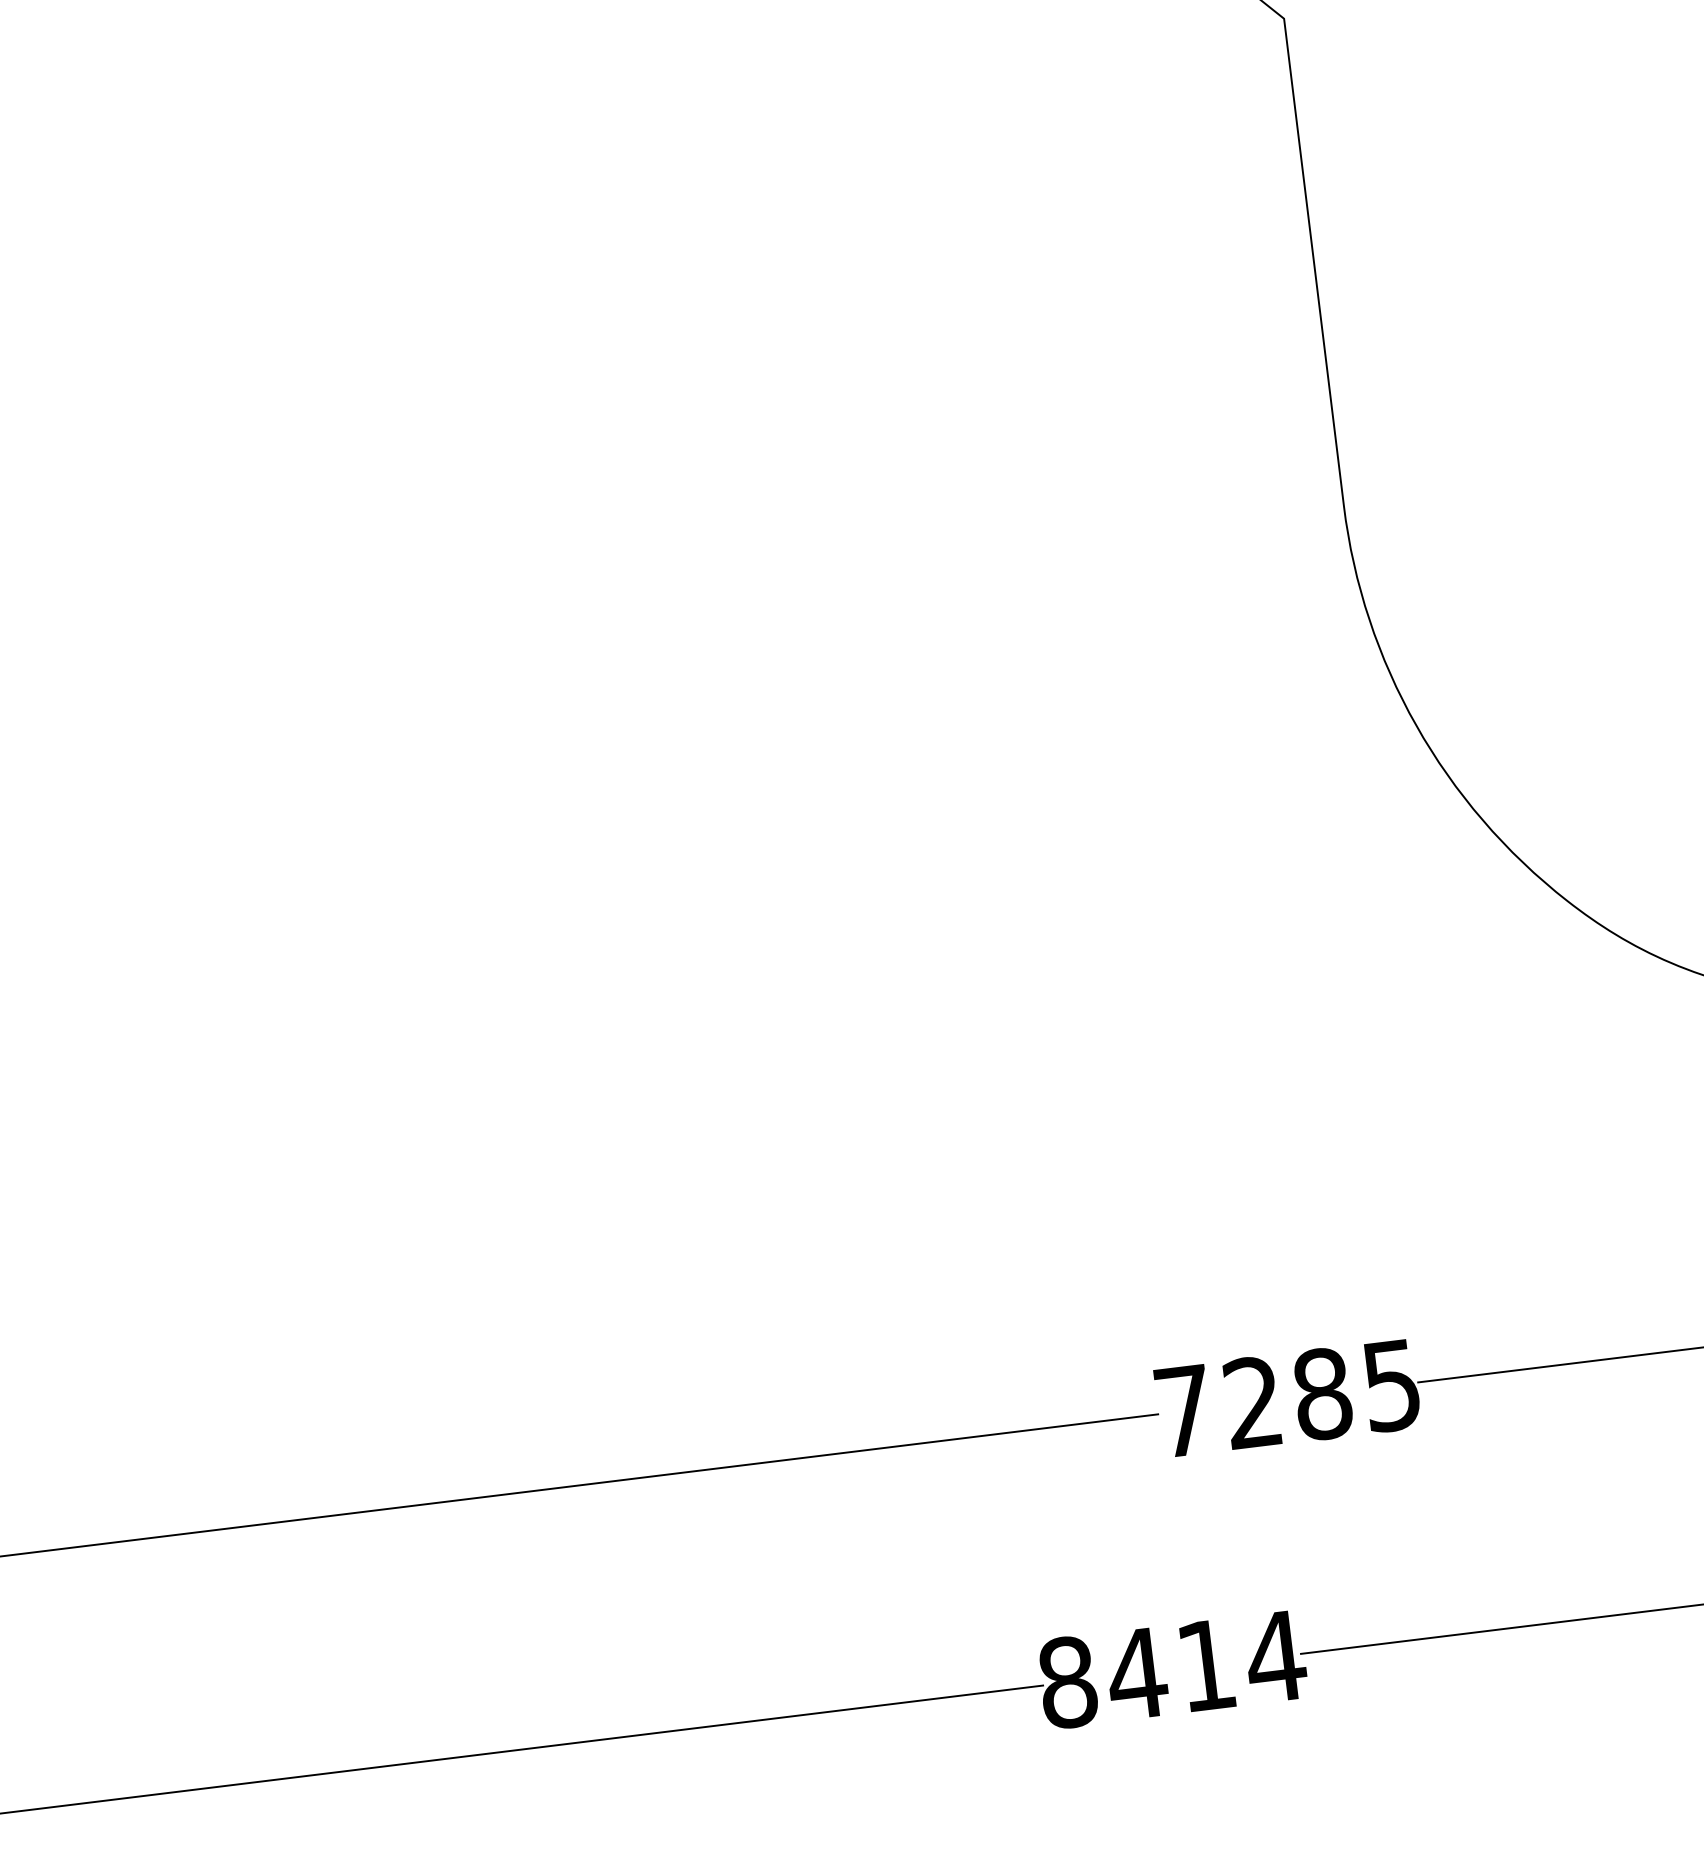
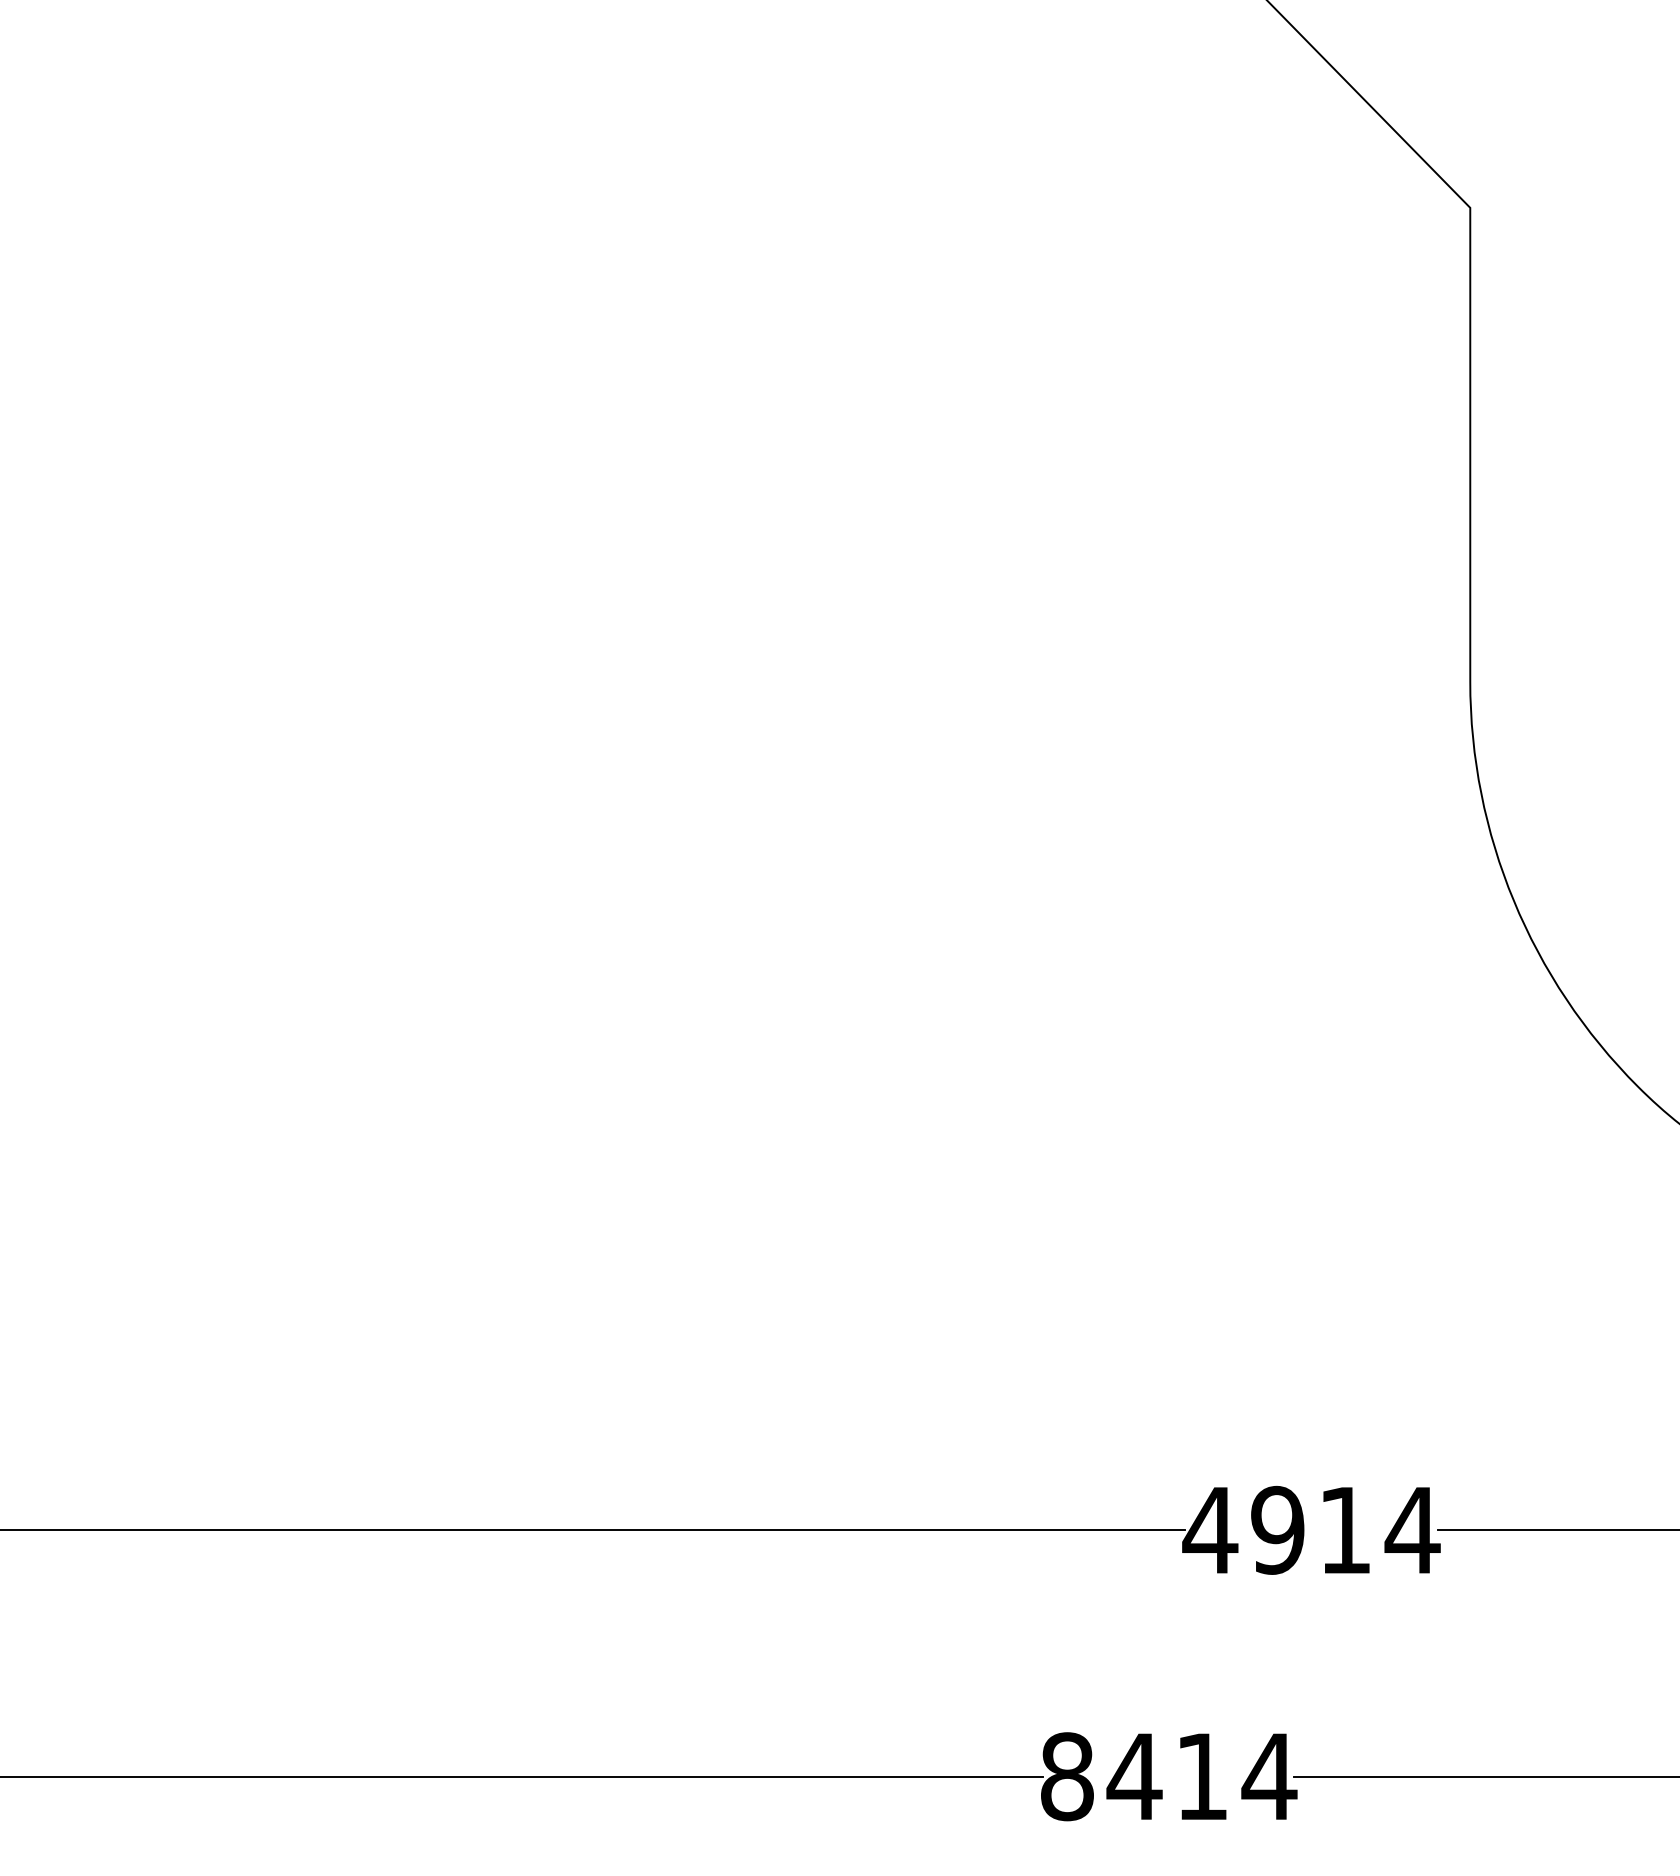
text: (1287, 1397) -> (1311, 1529), 7285 -> 4914

